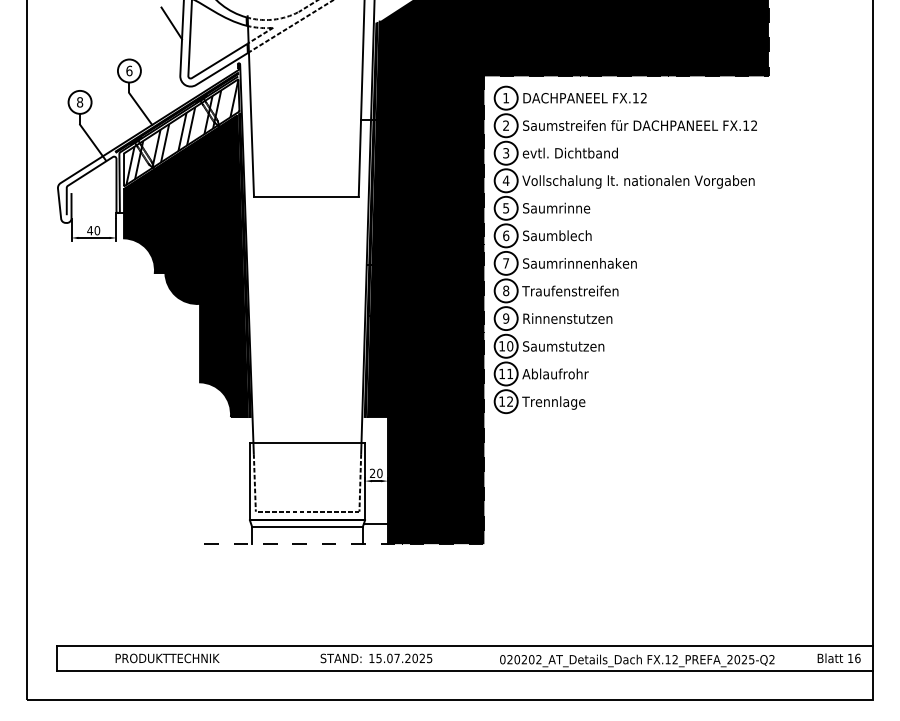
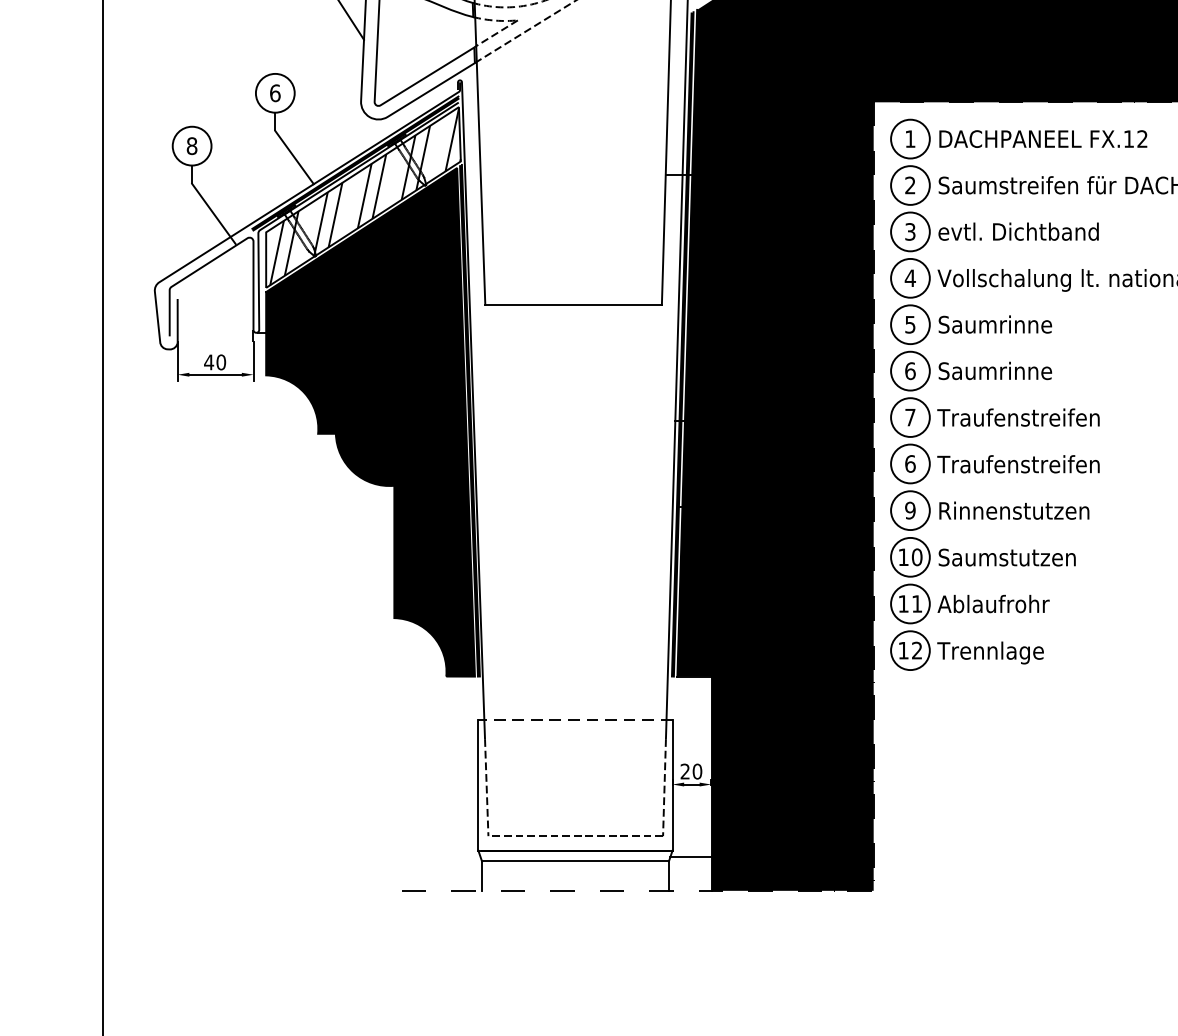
text: (575, 235) -> (1027, 370), Saumblech -> Saumrinne
text: (579, 263) -> (1033, 417), Saumrinnenhaken -> Traufenstreifen
text: (506, 290) -> (910, 463), 8 -> 6
line: (307, 442) -> (575, 719), solid -> dashed

